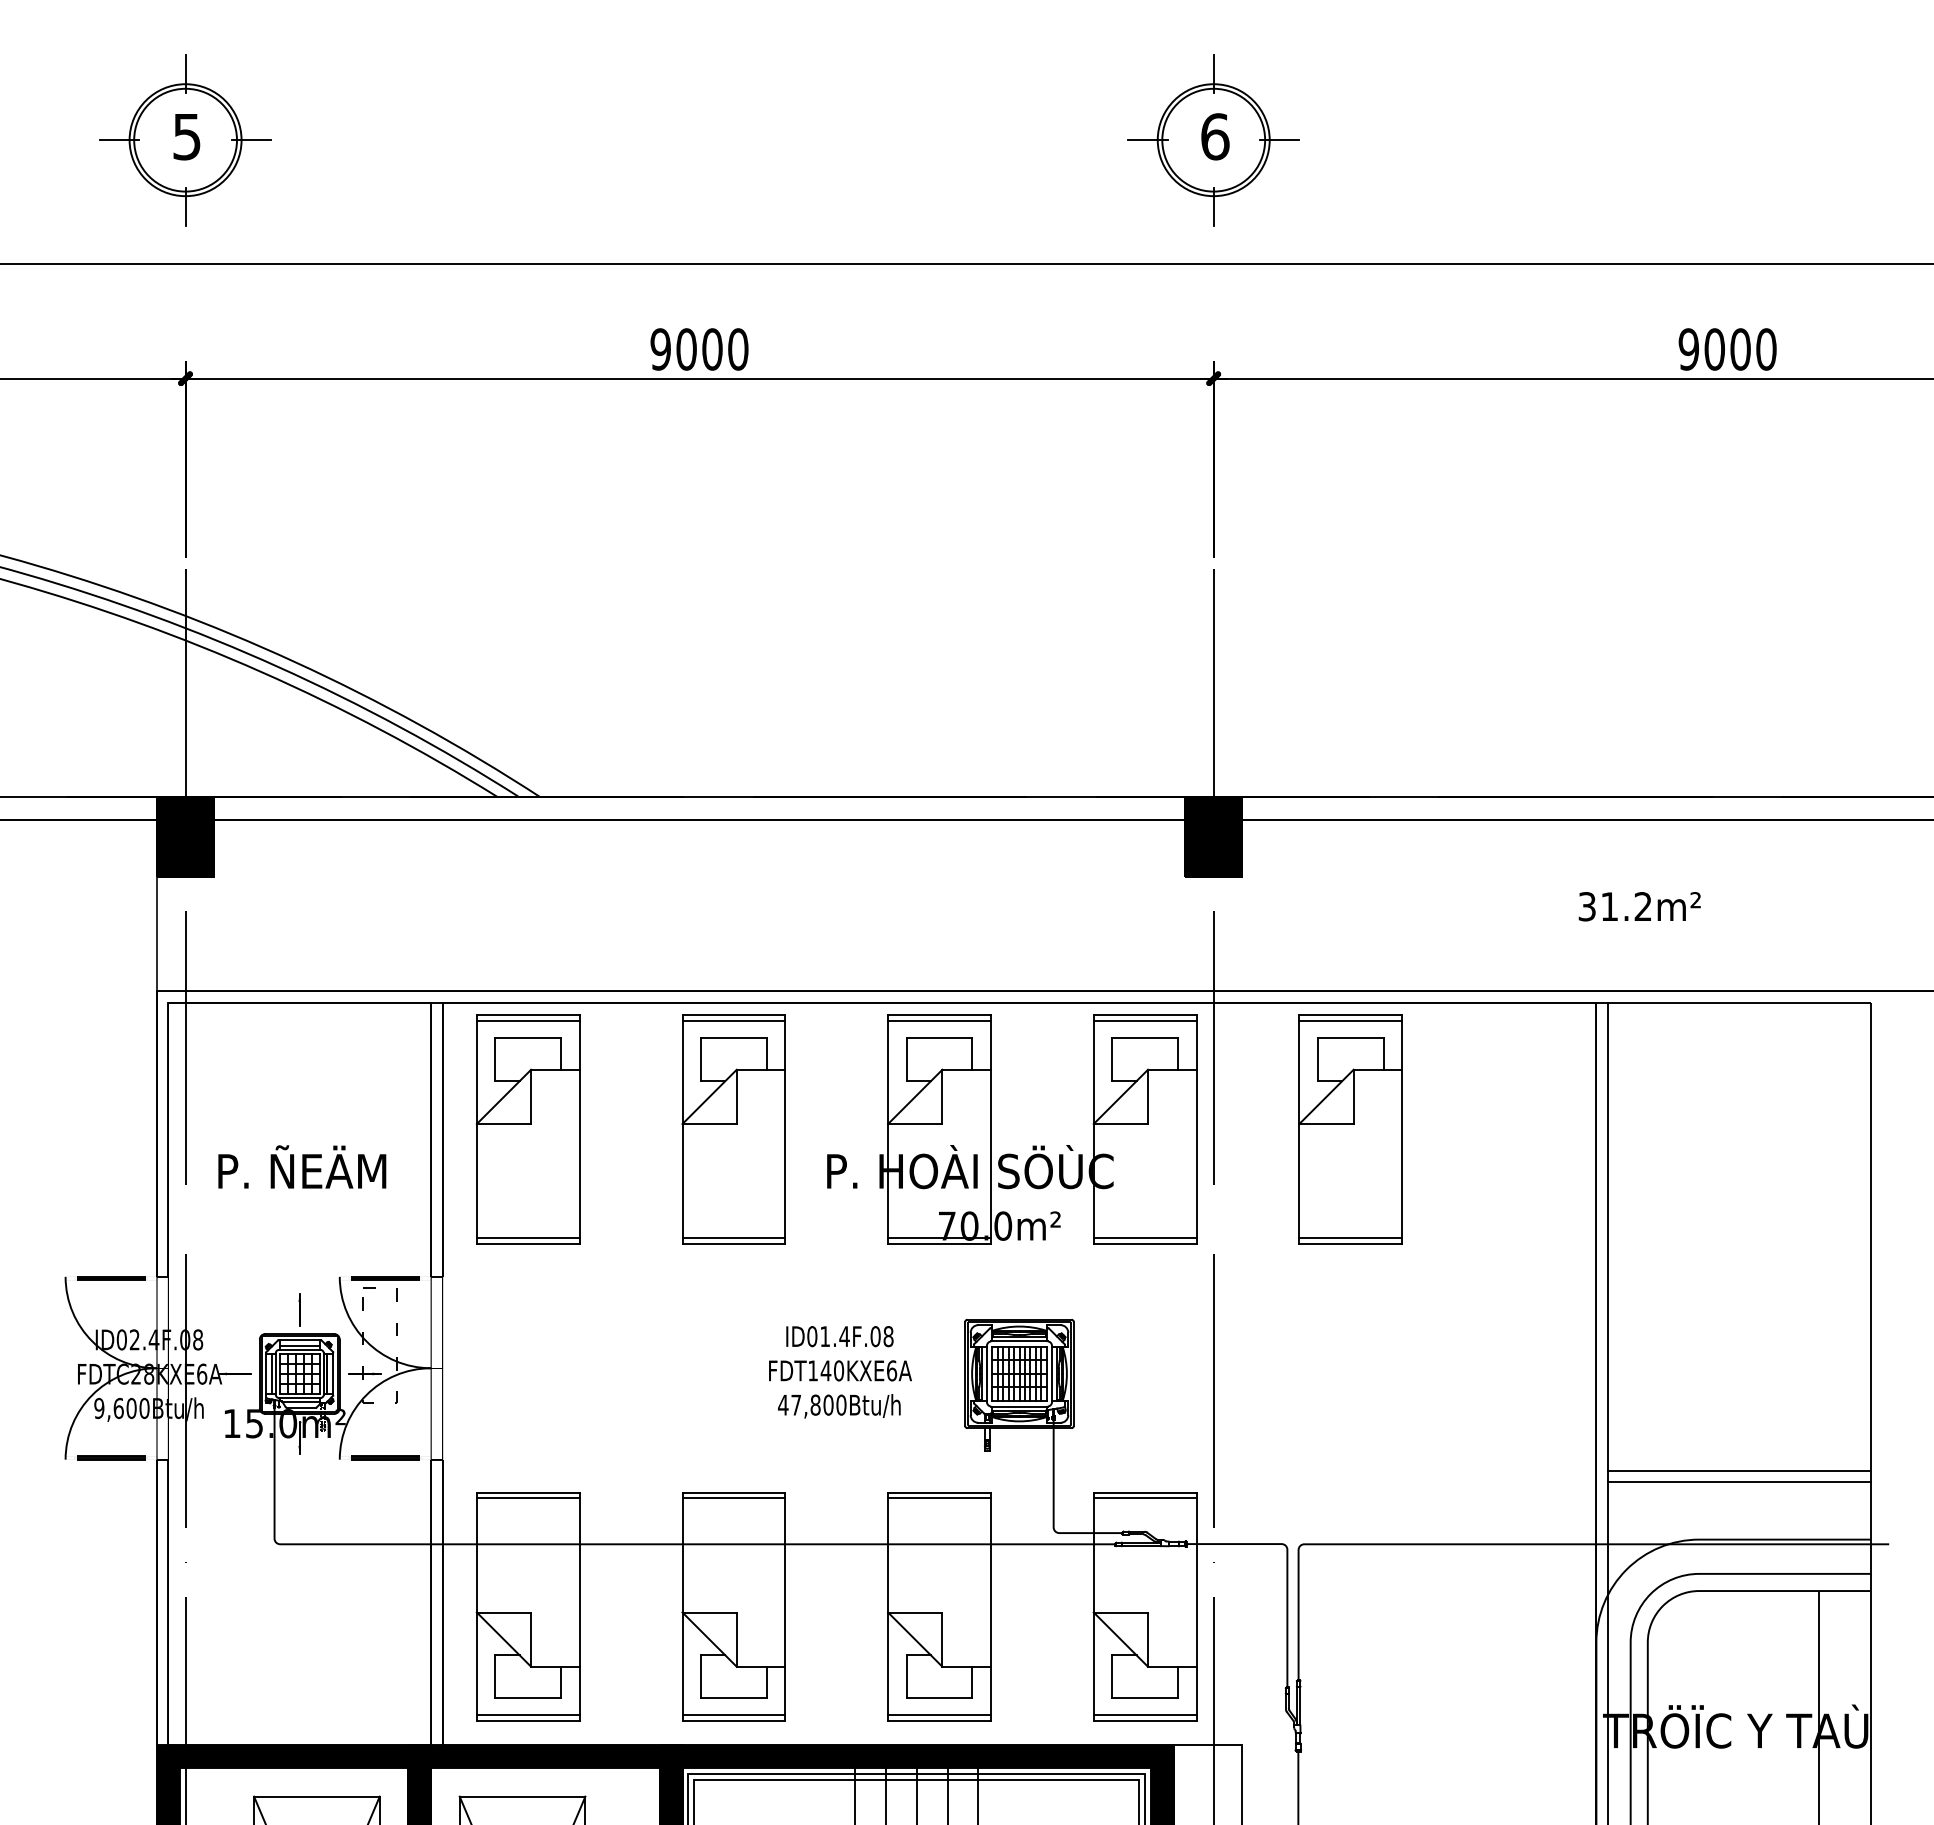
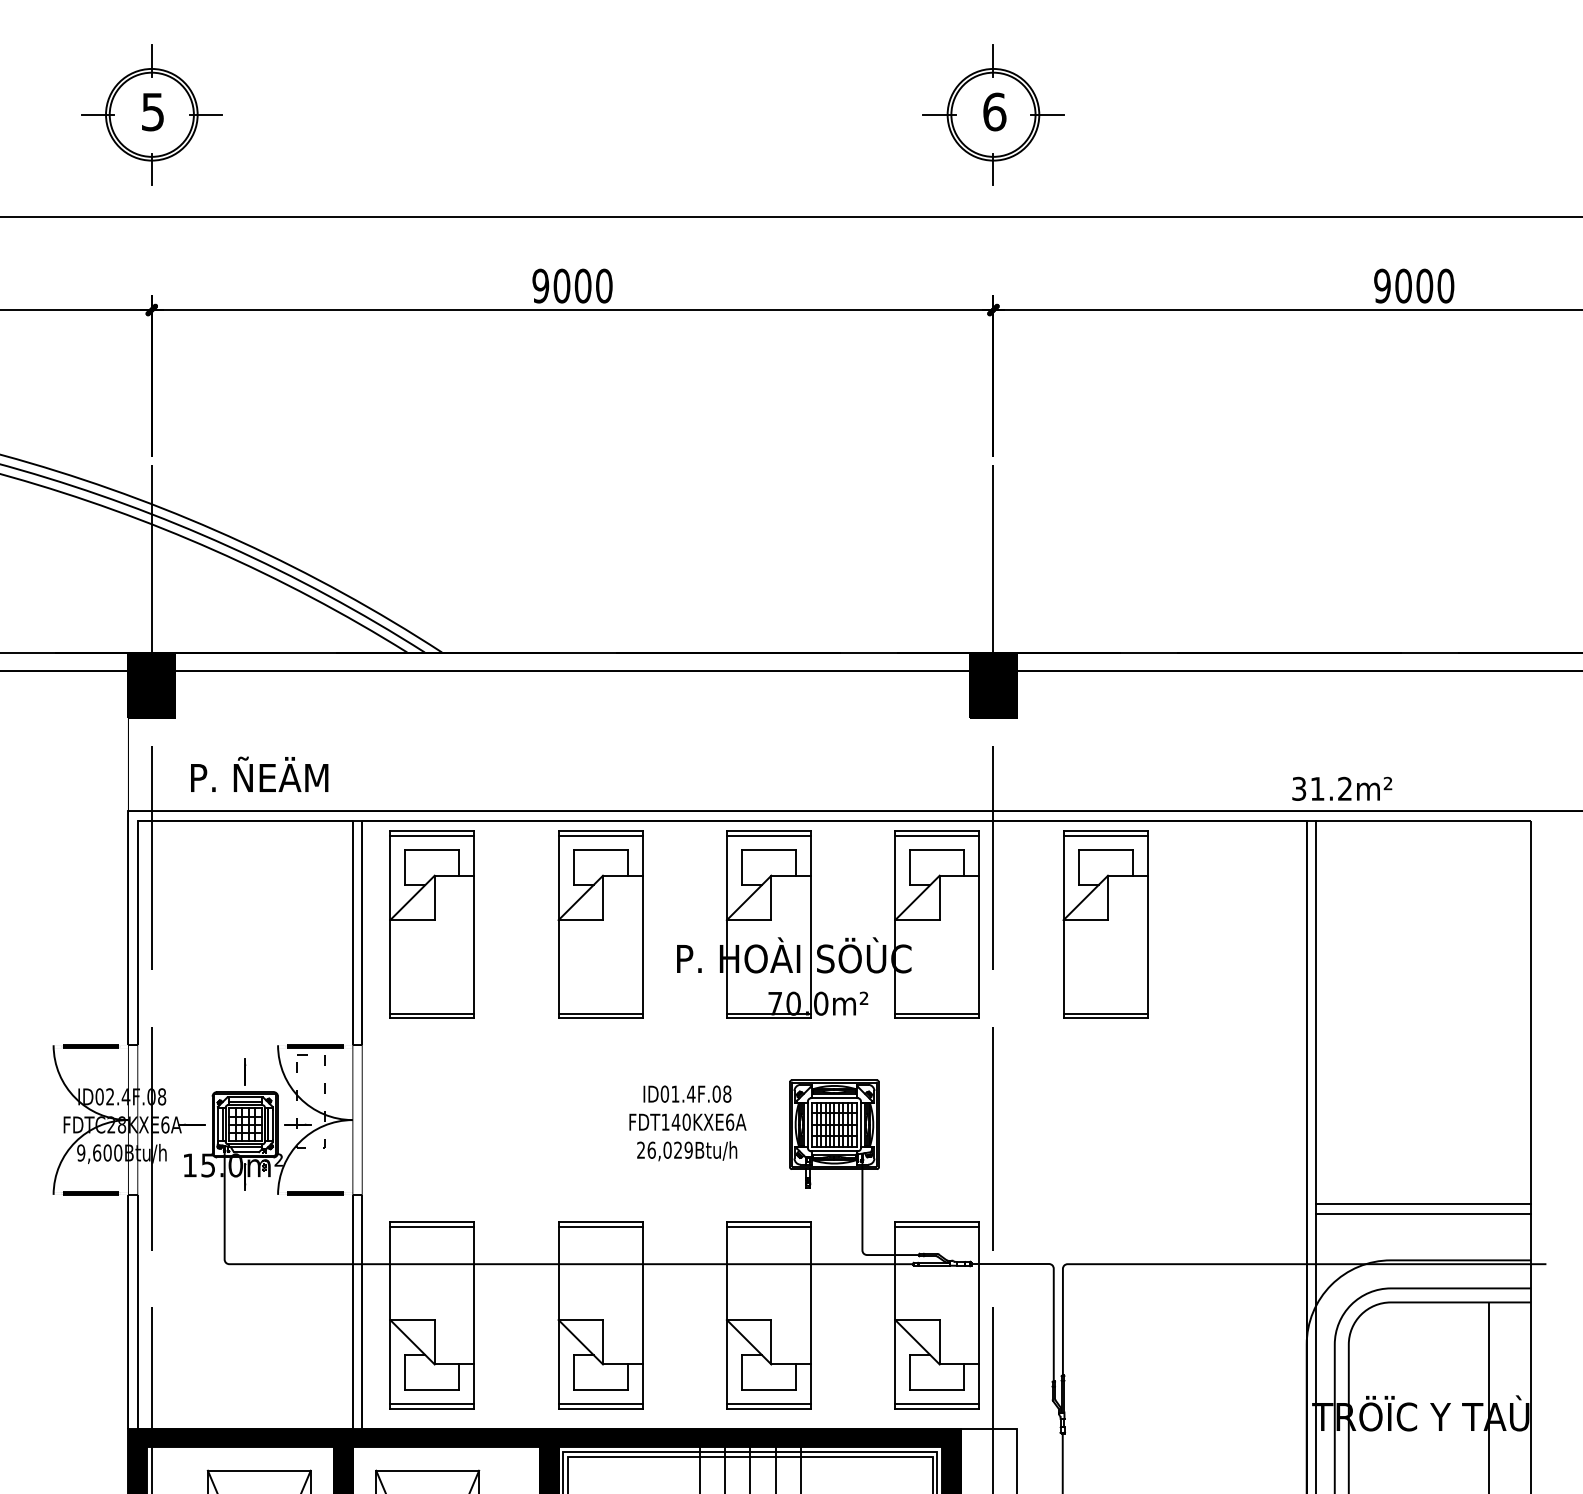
text: (1639, 906) -> (1342, 788), moved
text: (302, 1166) -> (259, 774), moved
text: (812, 1404) -> (665, 1149), 47,800Btu/h -> 26,029Btu/h

